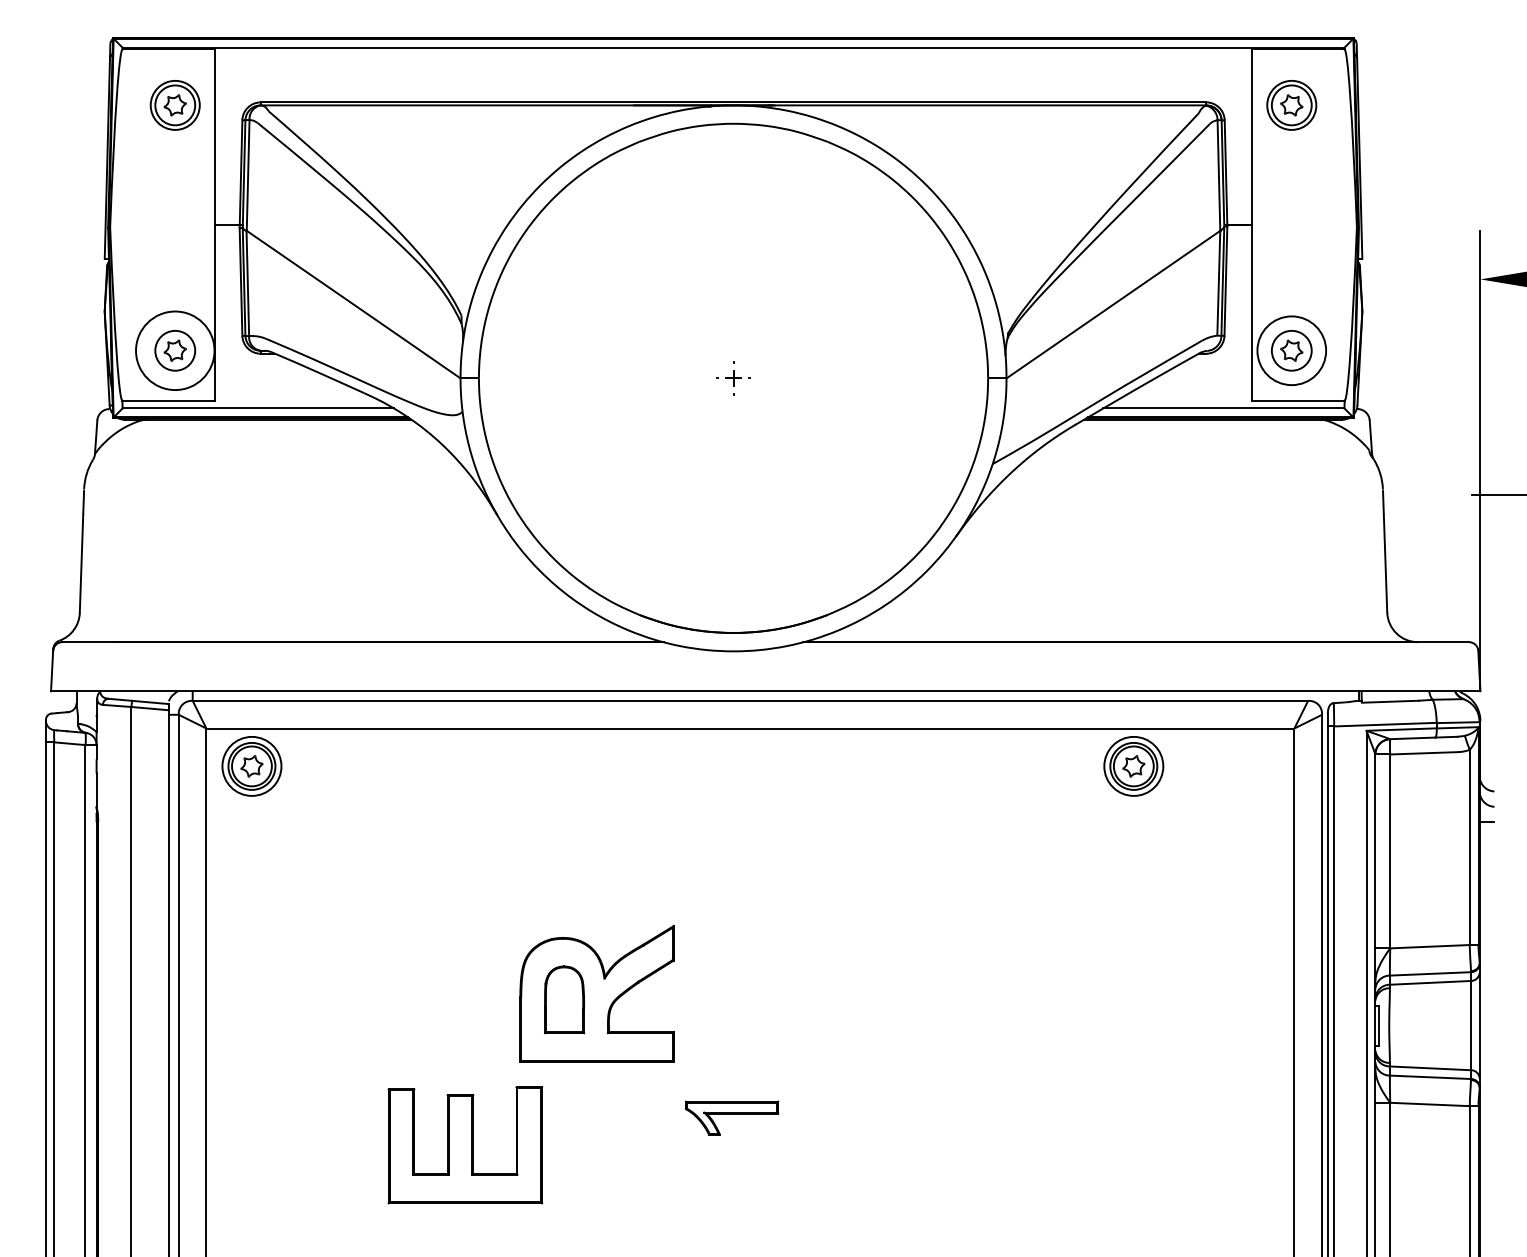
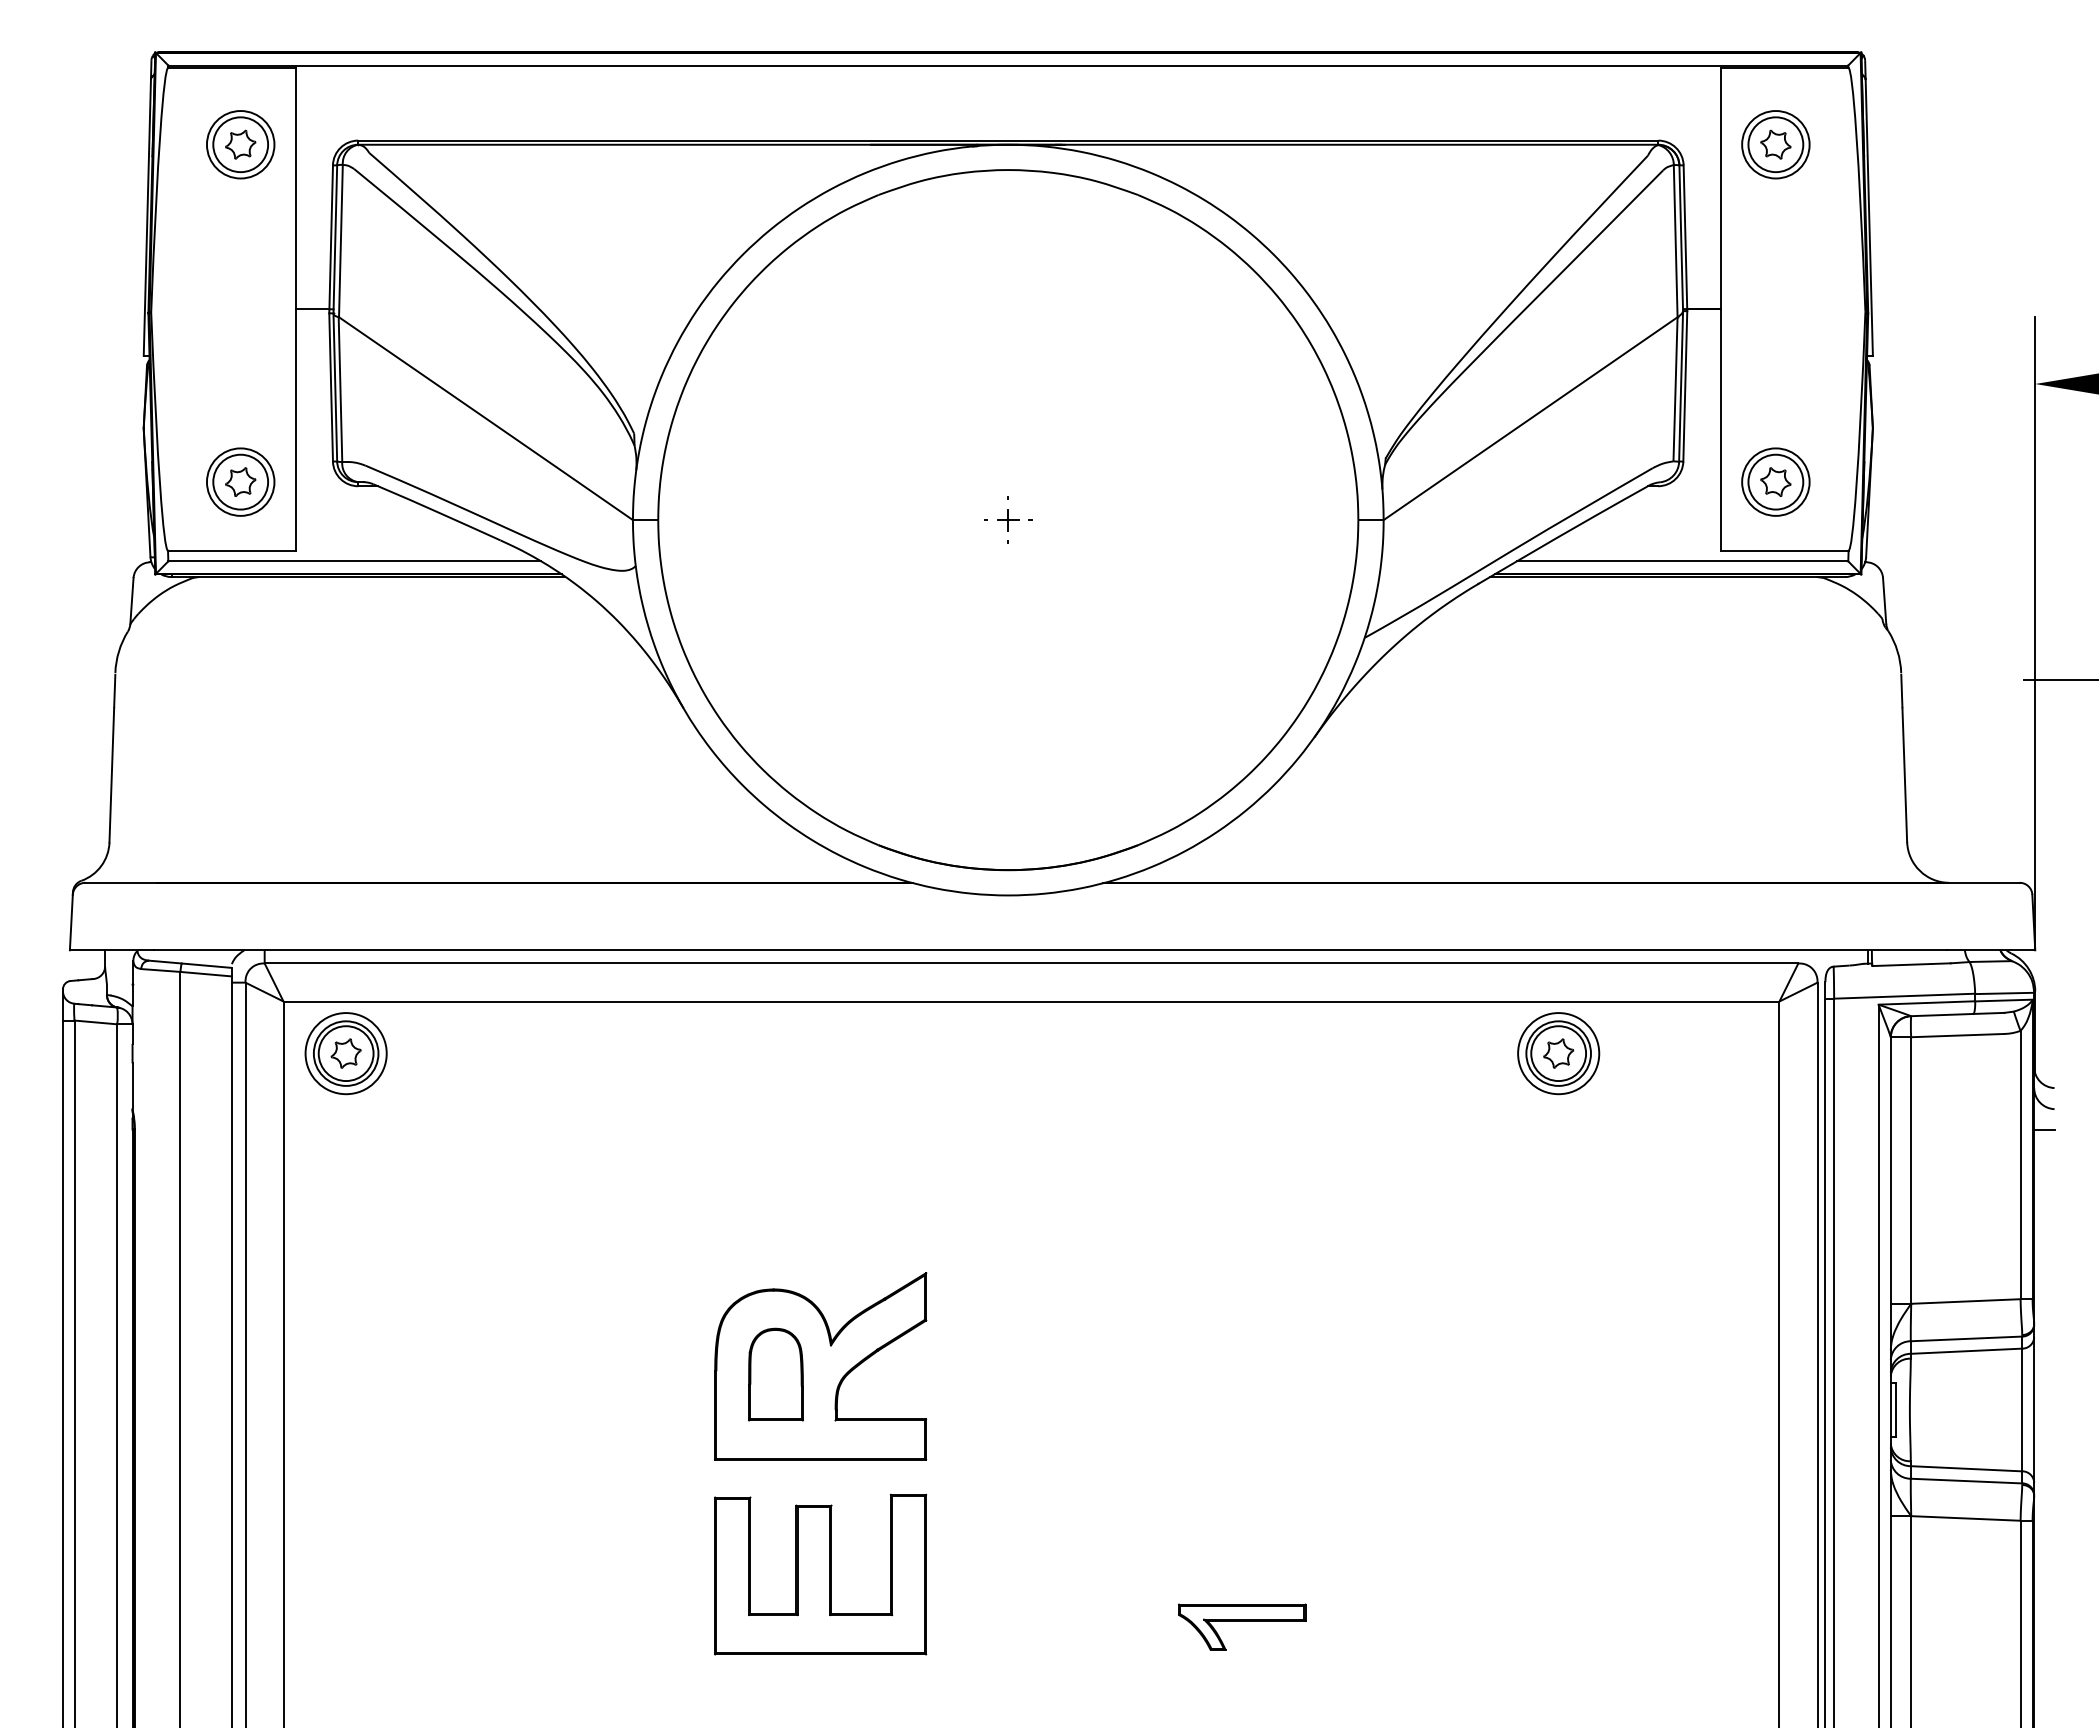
circle: (175, 350) -> (240, 481), size x0.62
circle: (1291, 350) -> (1775, 481), size x0.71
part: (732, 1117) -> (1242, 1626), moved
part: (465, 1145) -> (820, 1574), moved

